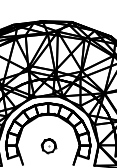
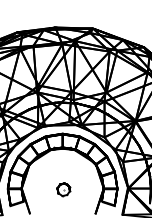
part: (49, 146) -> (64, 190), size x0.71

